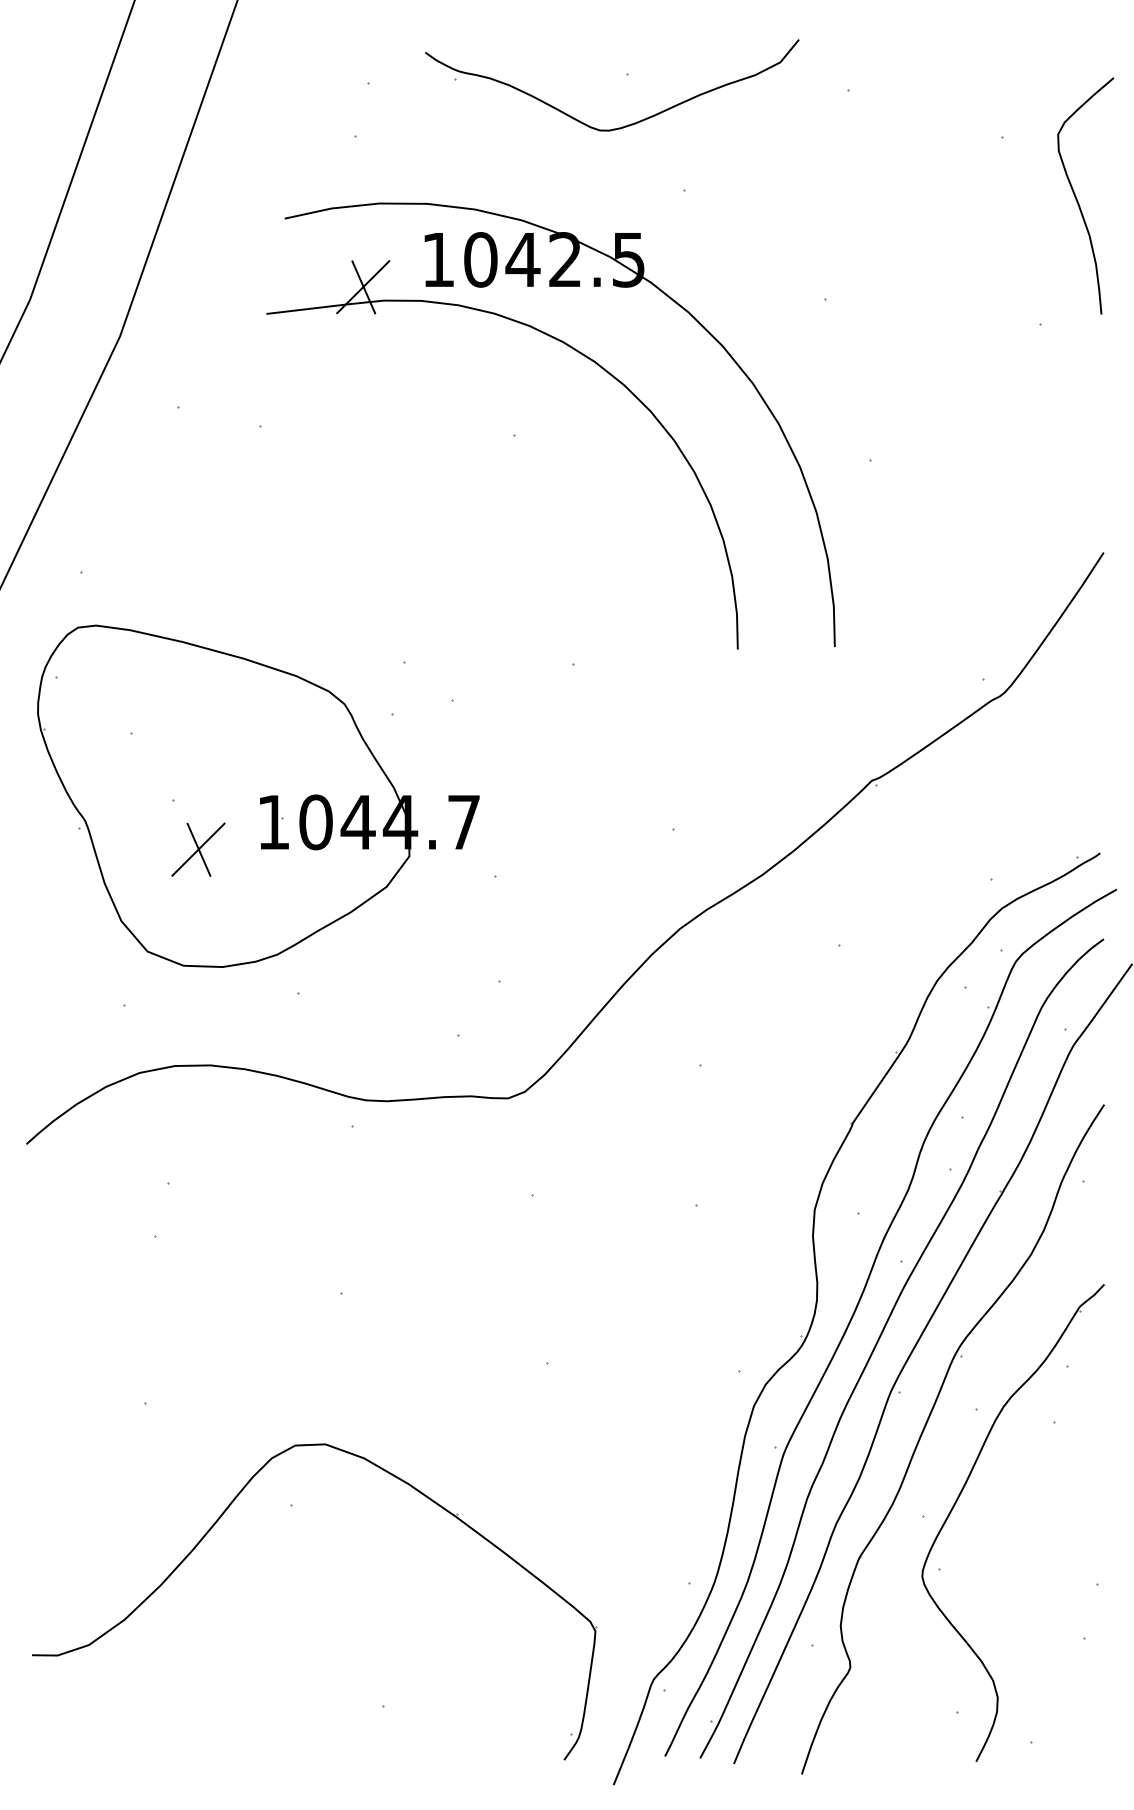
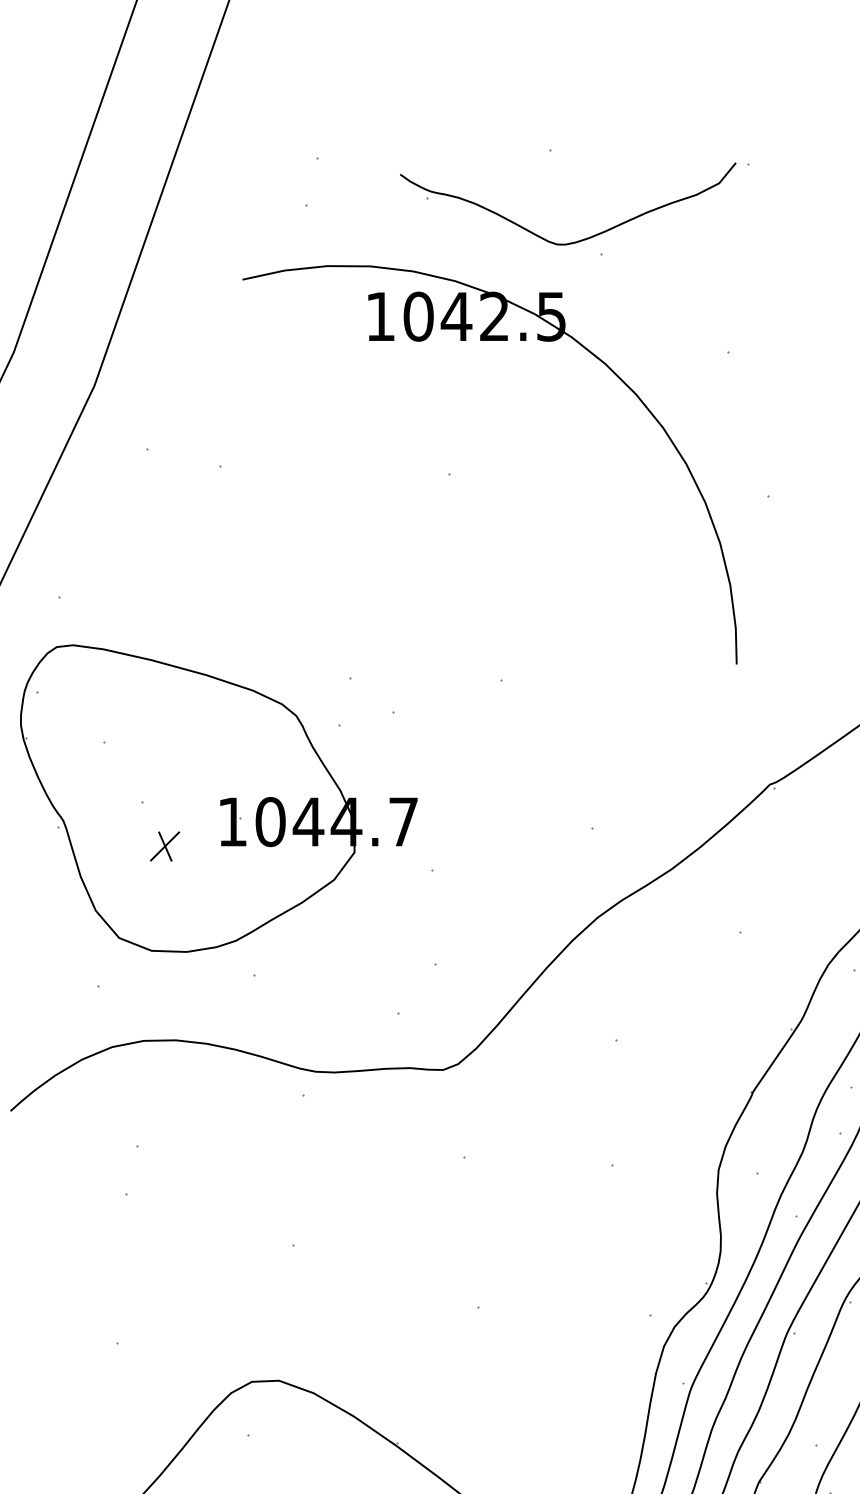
part: (625, 125) -> (580, 240), moved
part: (569, 347) -> (498, 395), removed
part: (198, 849) -> (165, 846), size x0.6

